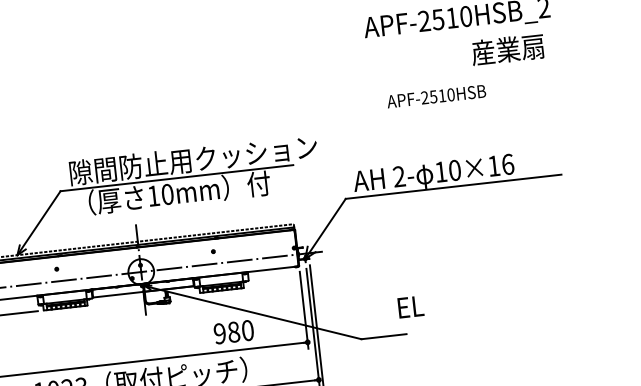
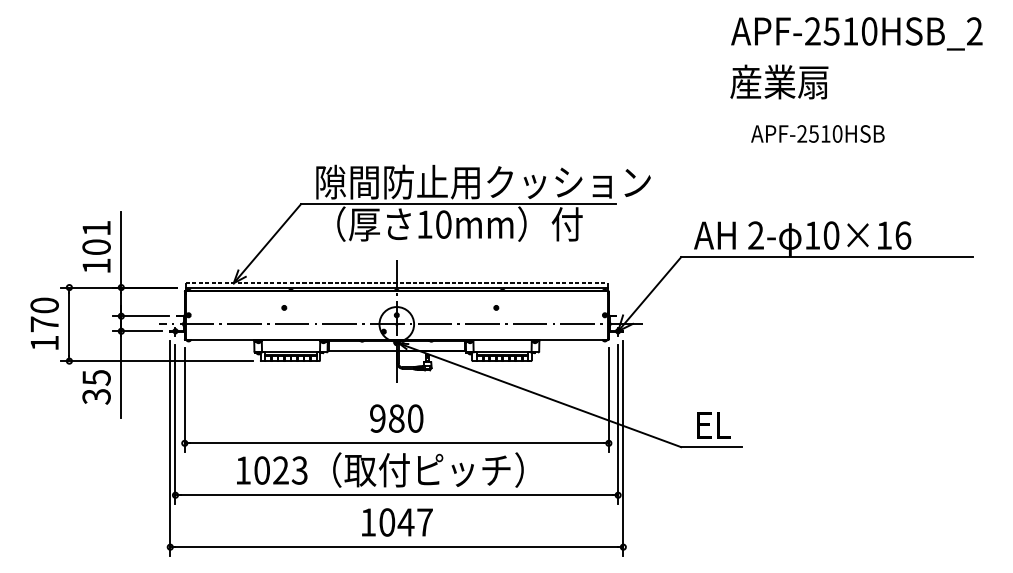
text: (507, 49) -> (779, 81), moved
text: (410, 307) -> (713, 425), moved
text: (233, 332) -> (396, 418), moved

